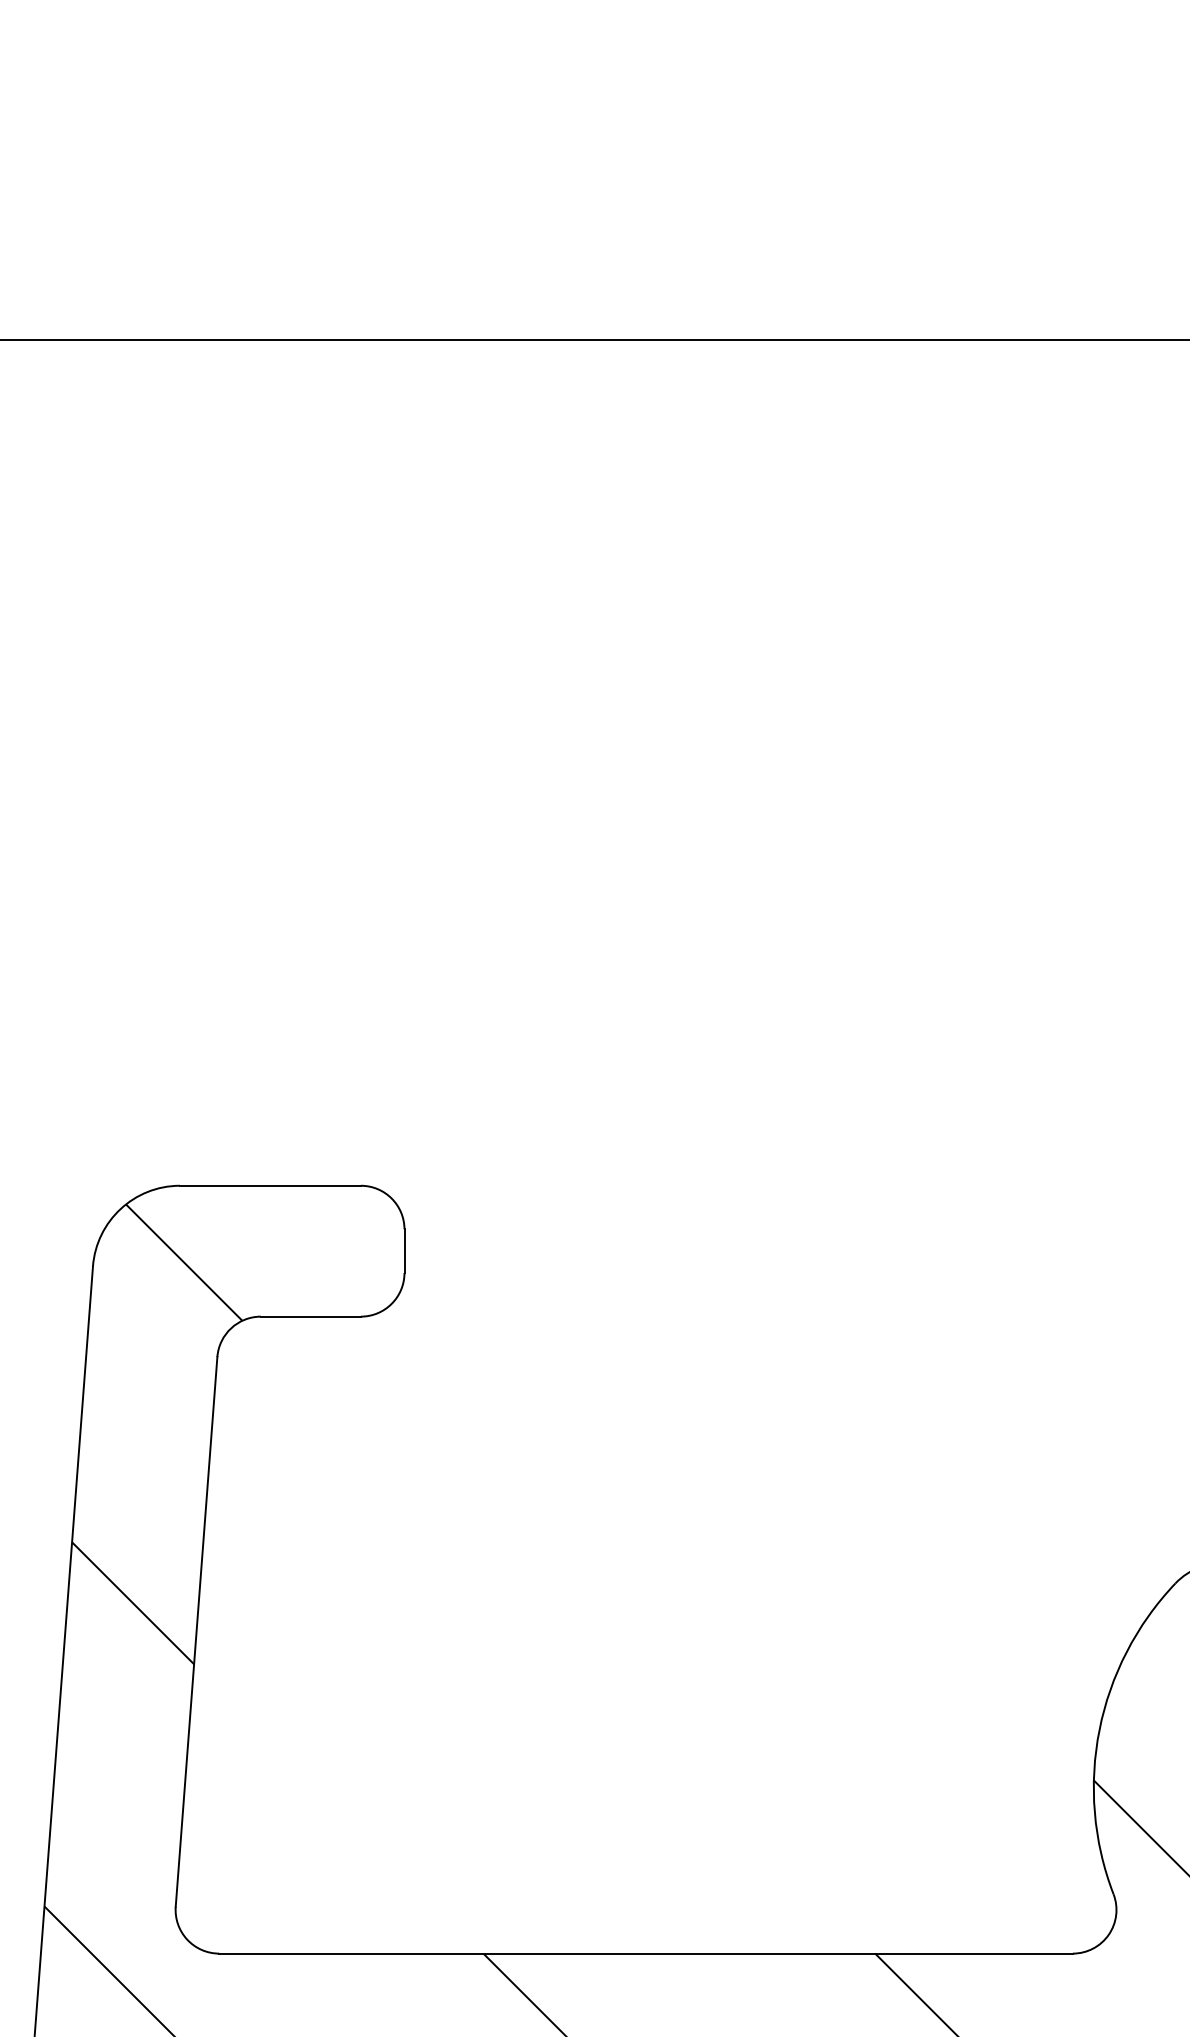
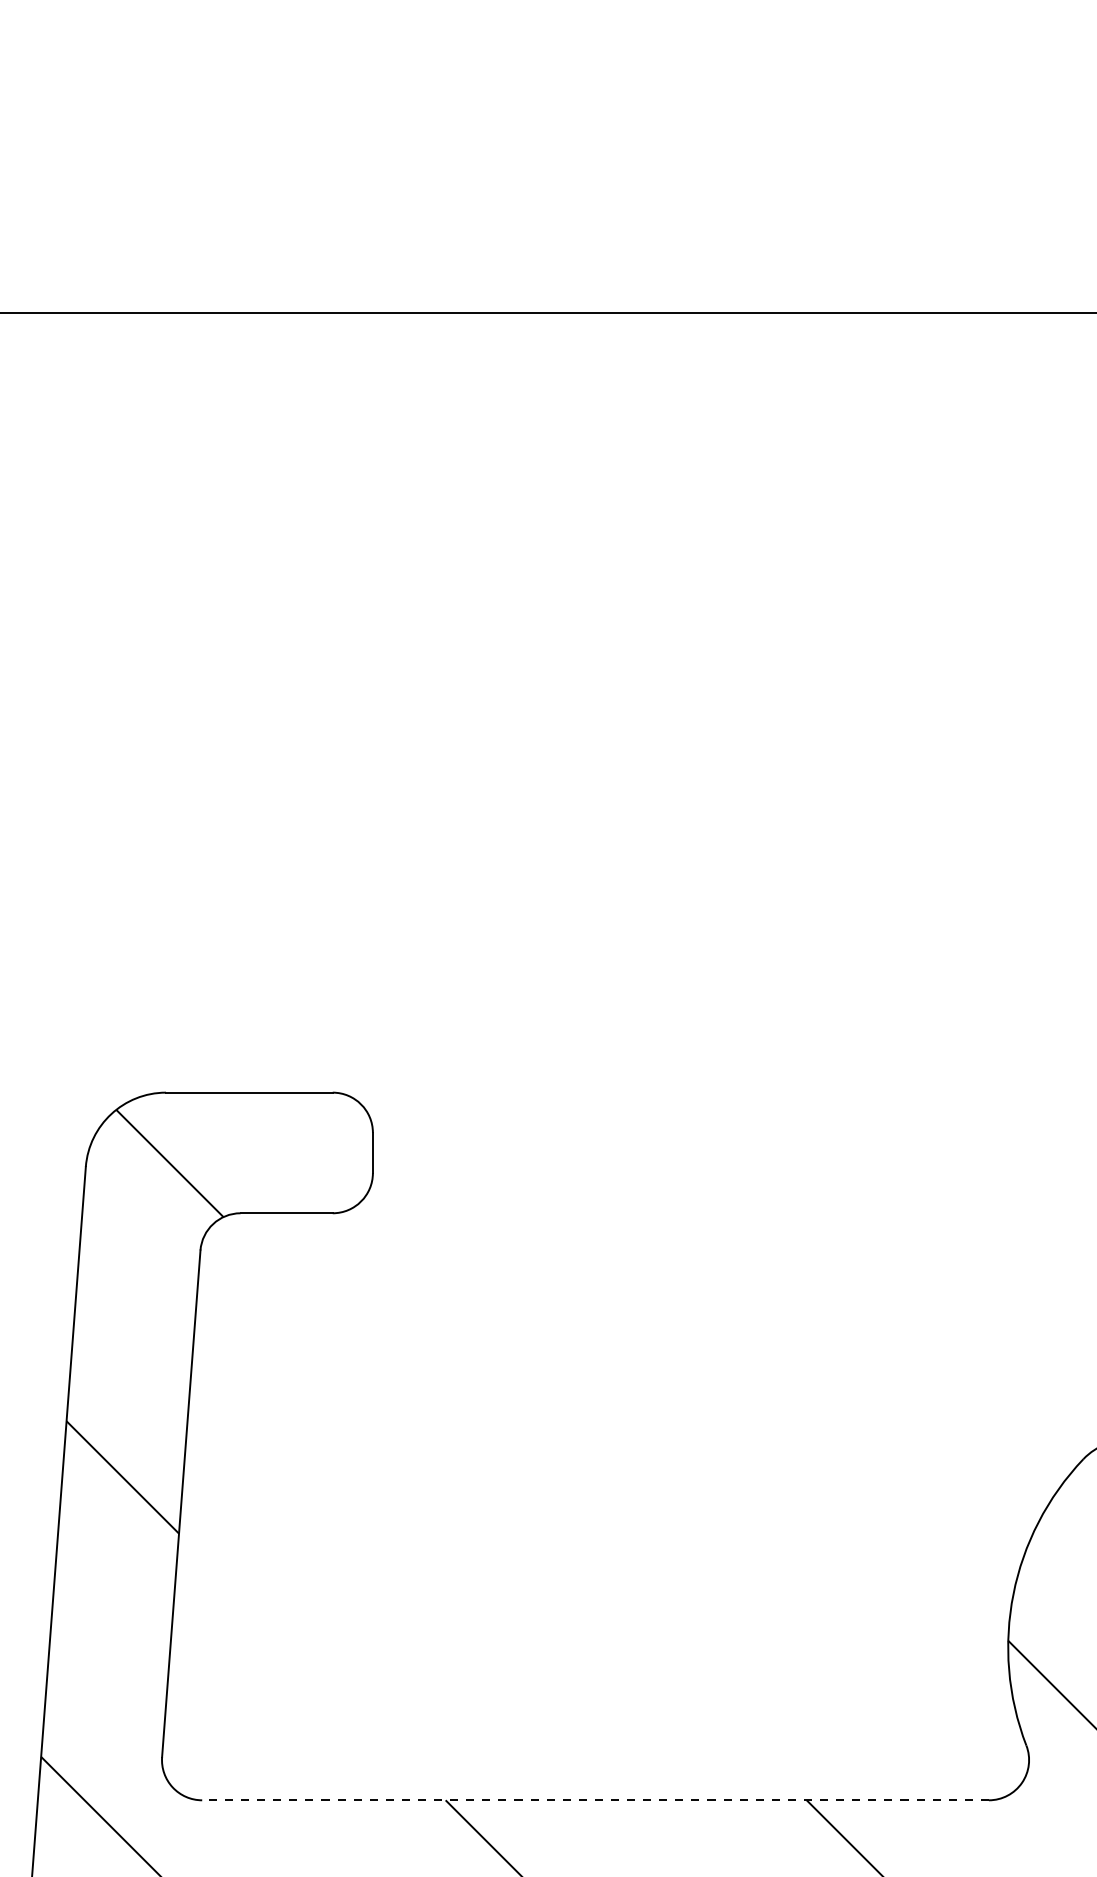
line: (646, 1953) -> (595, 1800), solid -> dashed

